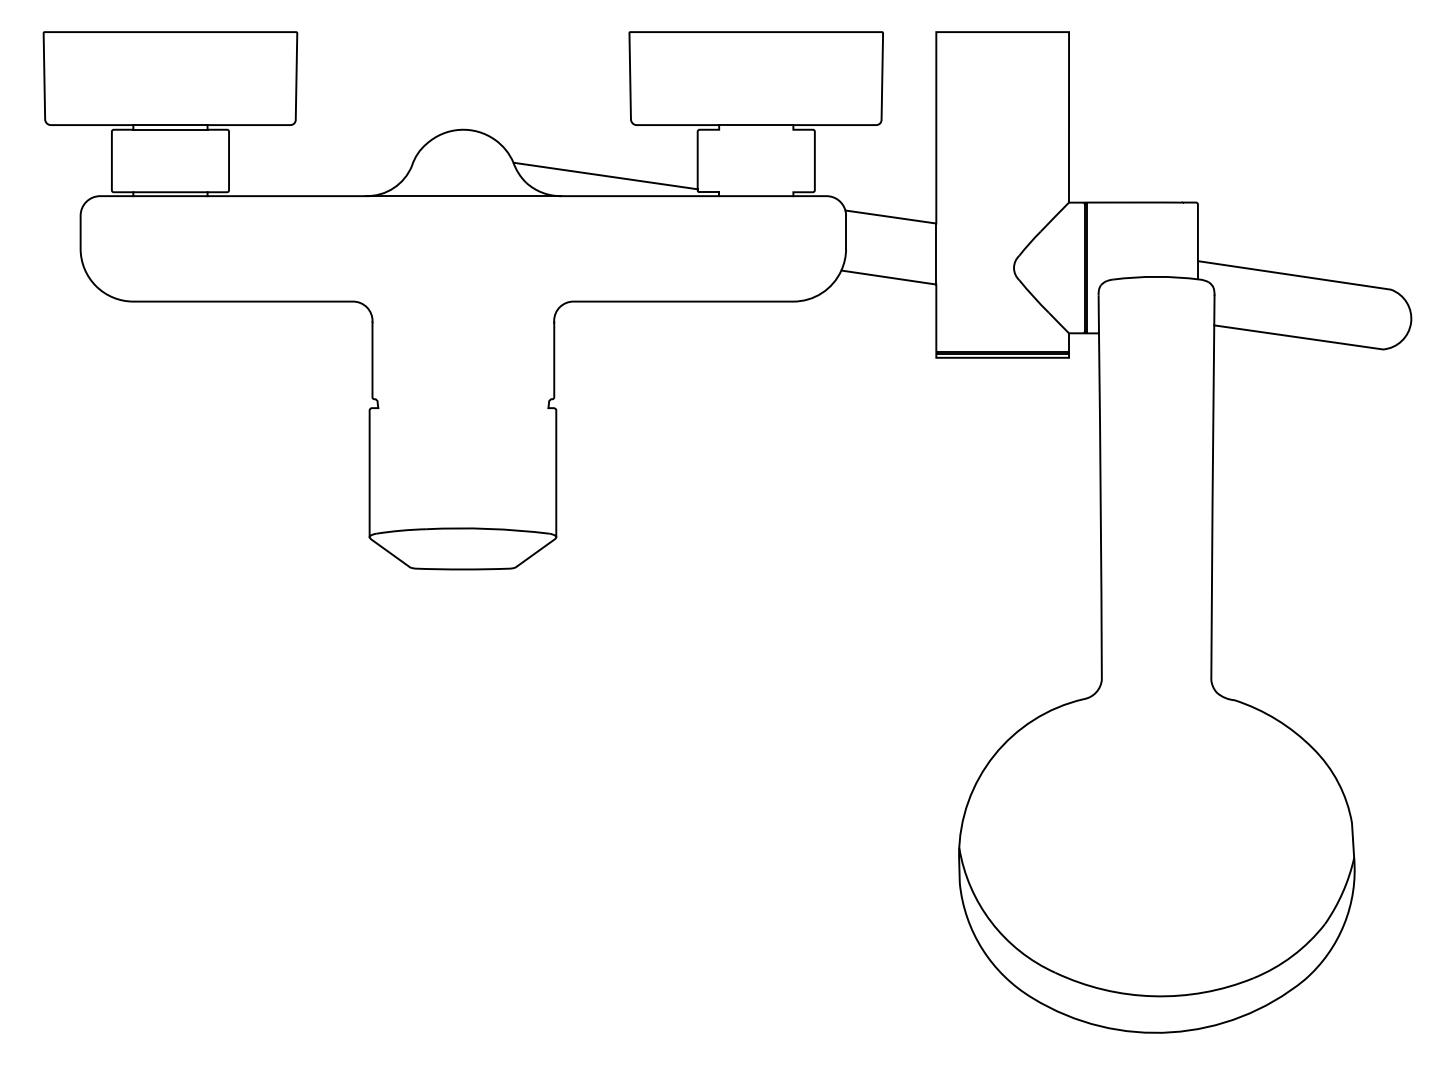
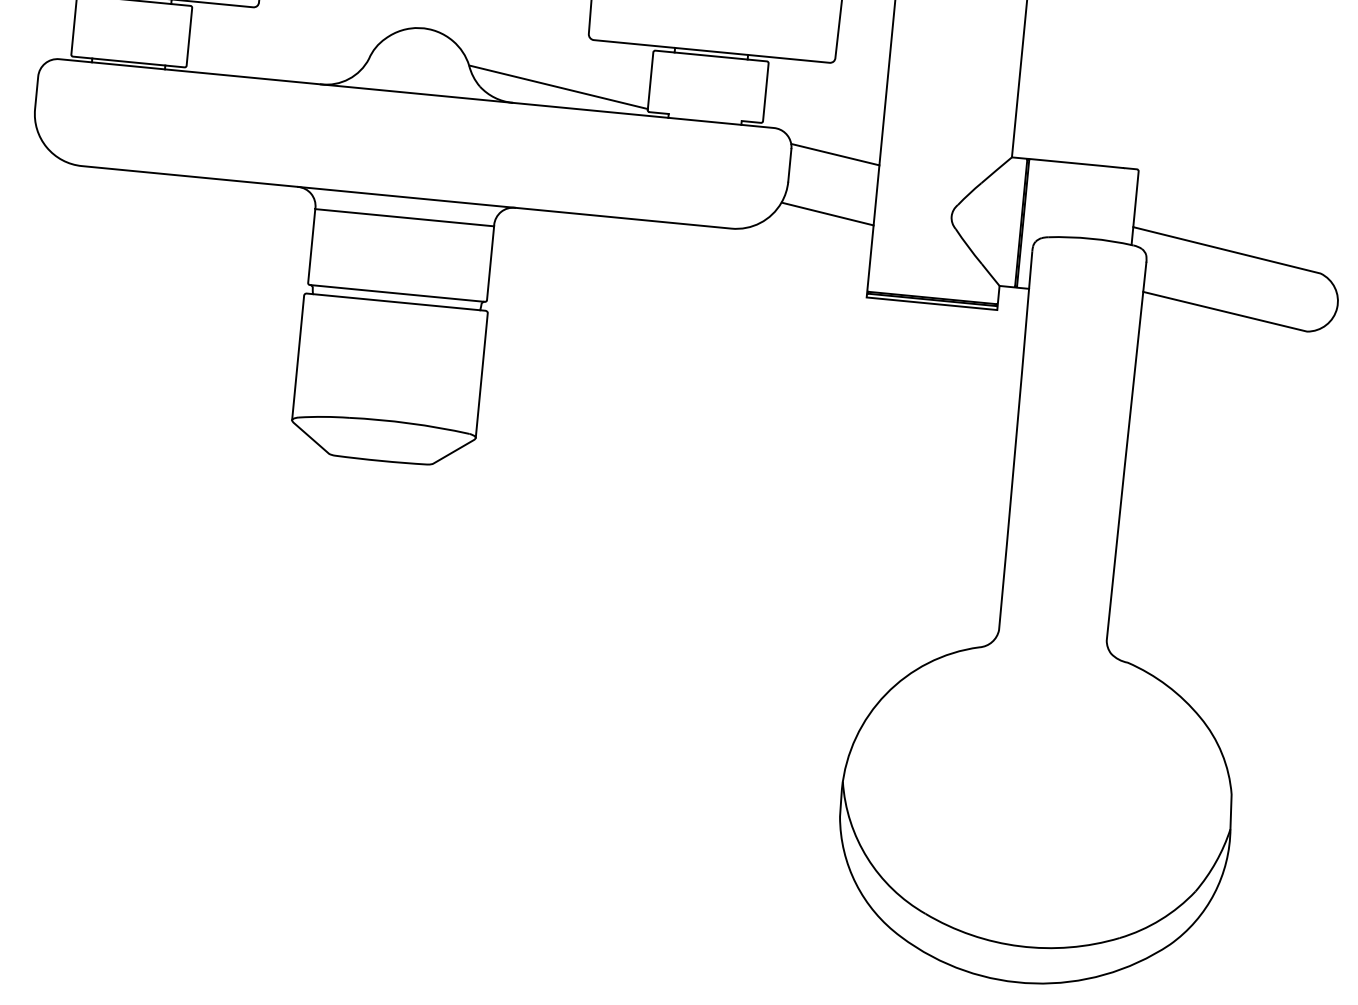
line: (756, 129) -> (711, 55), added
line: (463, 301) -> (406, 197), added
line: (463, 322) -> (404, 217), added
line: (463, 399) -> (397, 293), added
line: (463, 408) -> (396, 302), added

